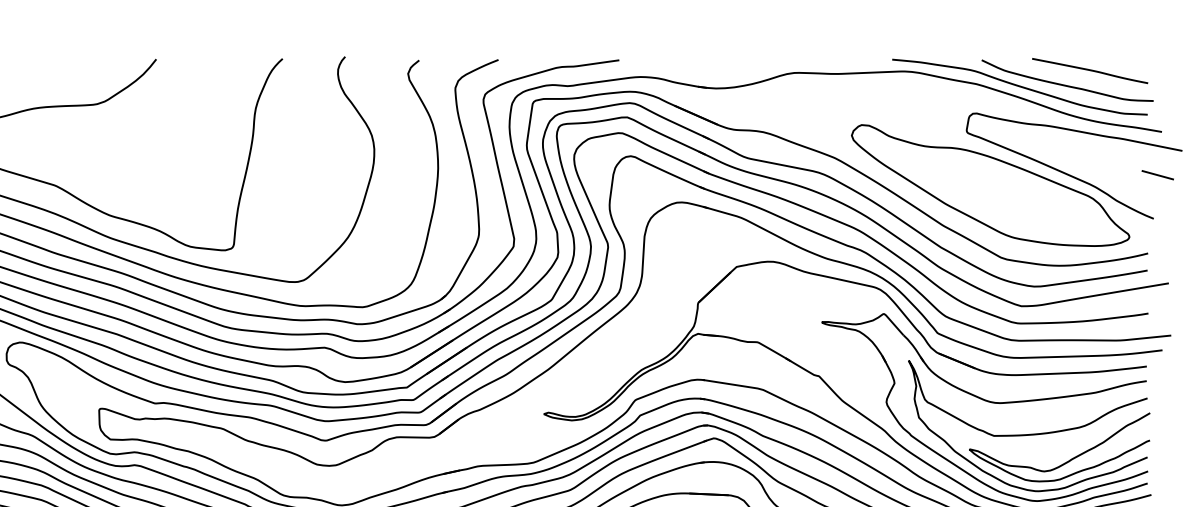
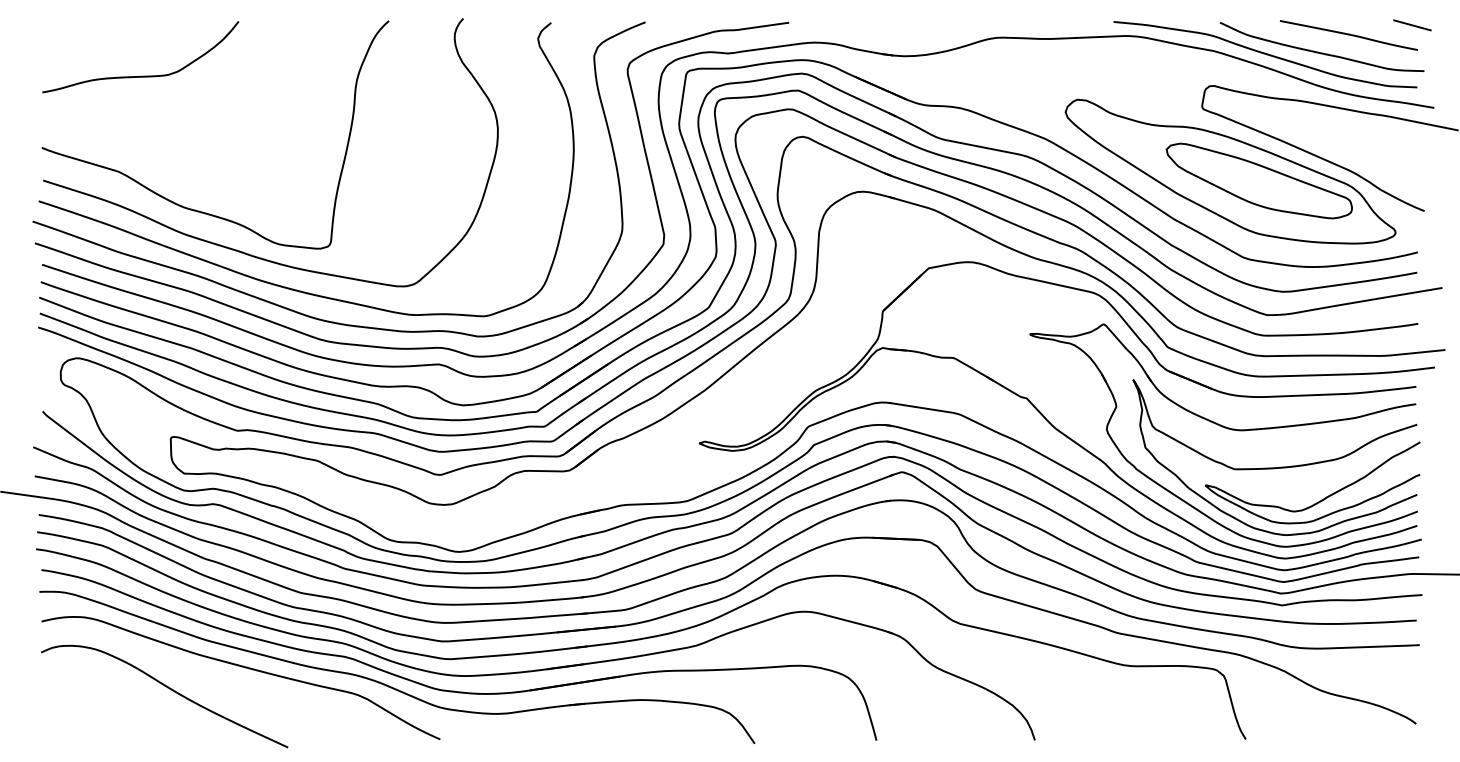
line: (1157, 175) -> (1412, 25), moved
part: (1014, 192) -> (1258, 180), added

